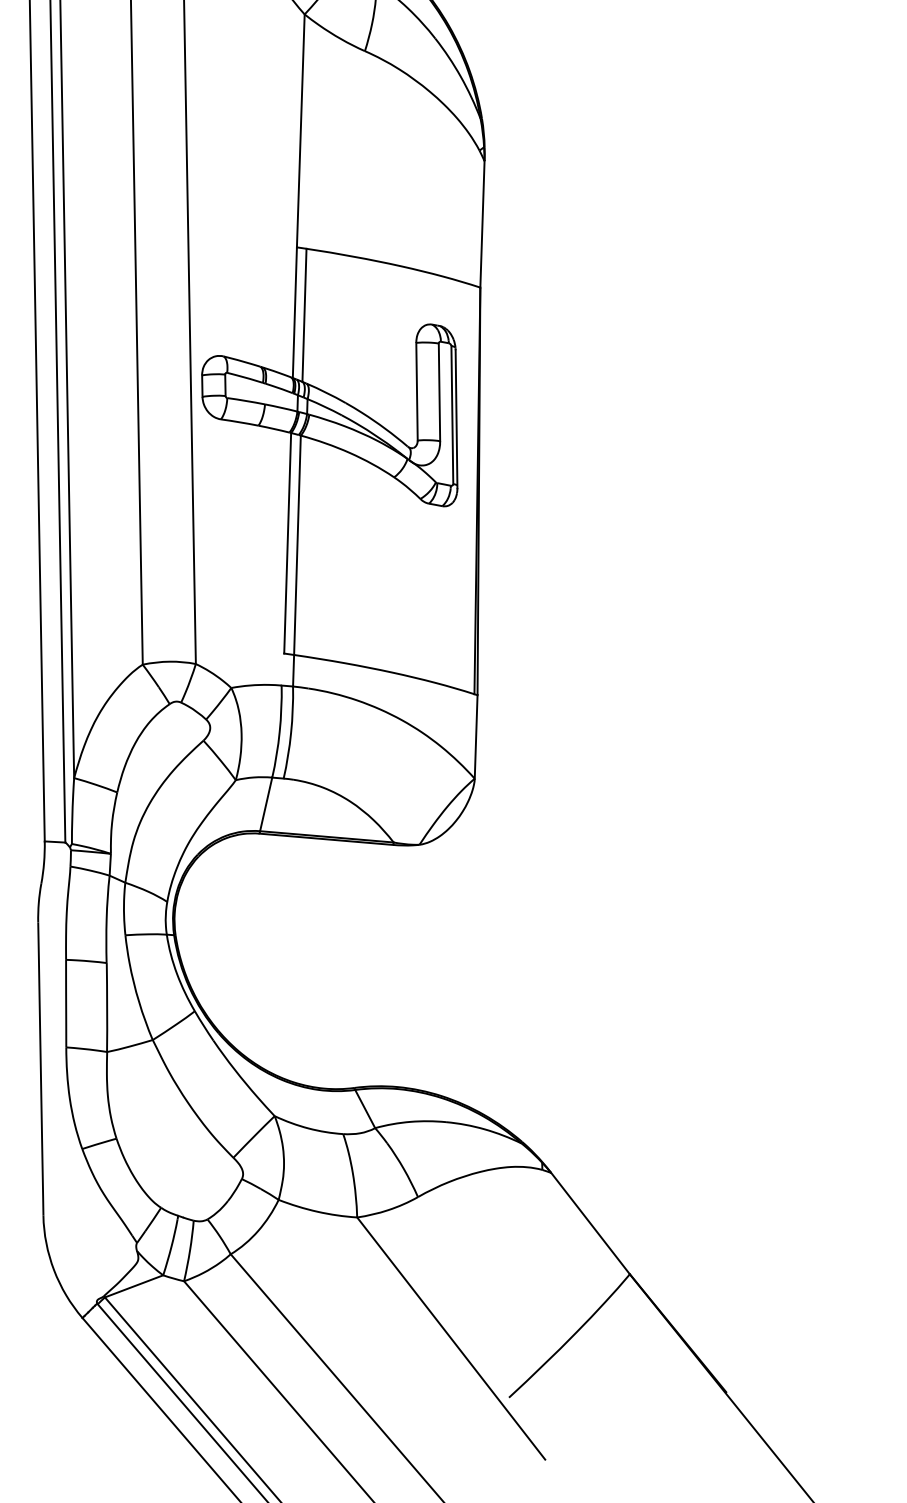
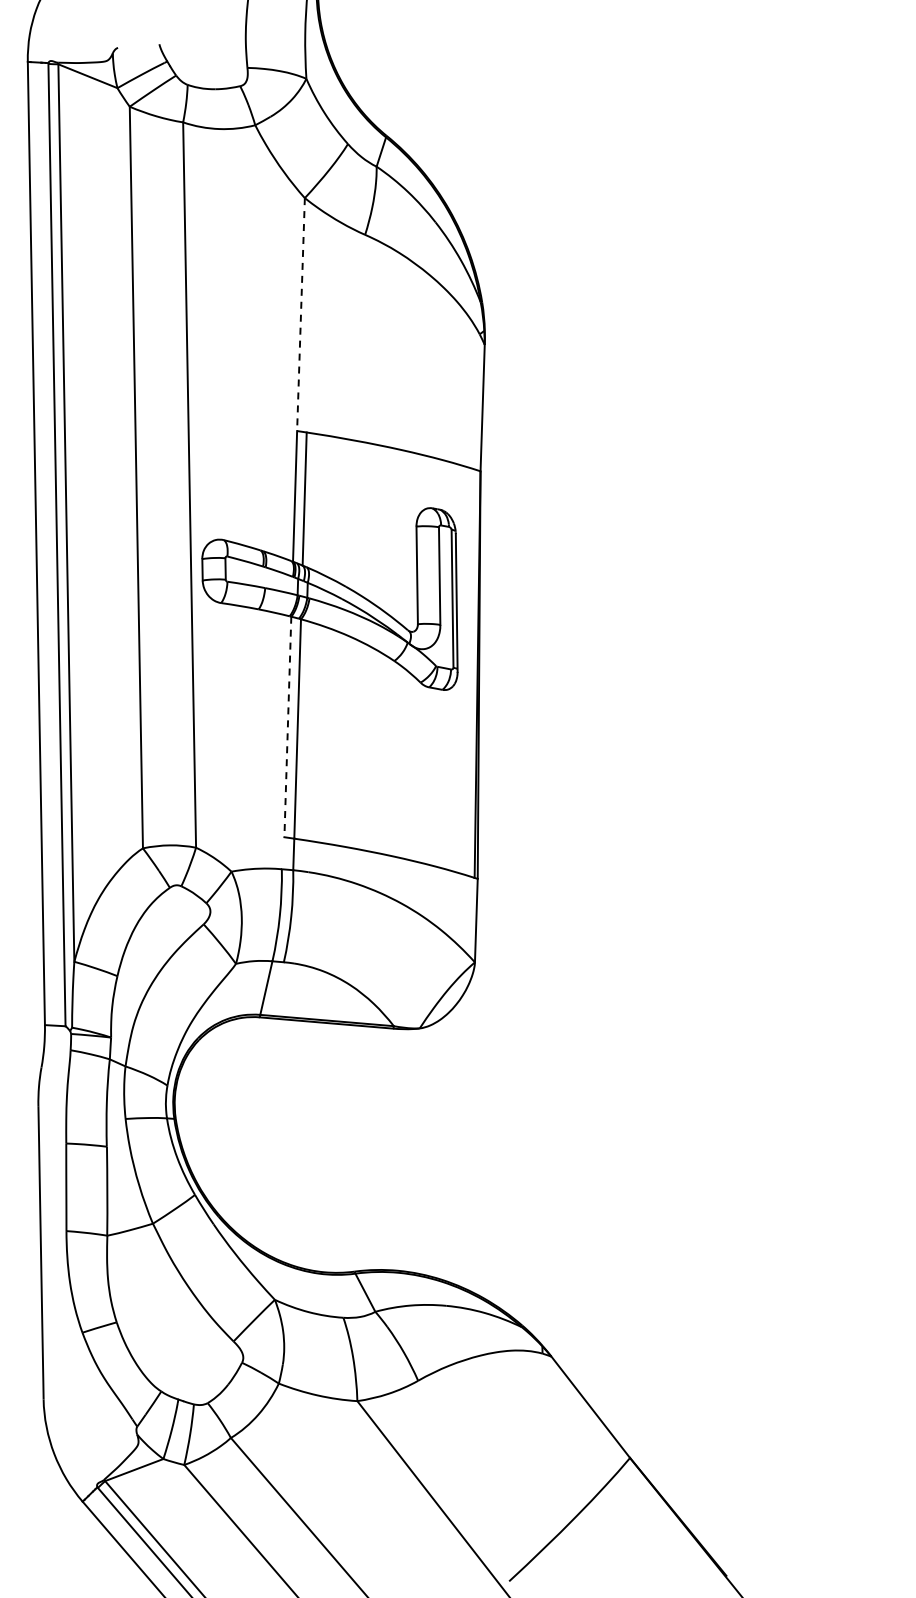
line: (300, 130) -> (300, 314), solid -> dashed
line: (287, 543) -> (287, 727), solid -> dashed

